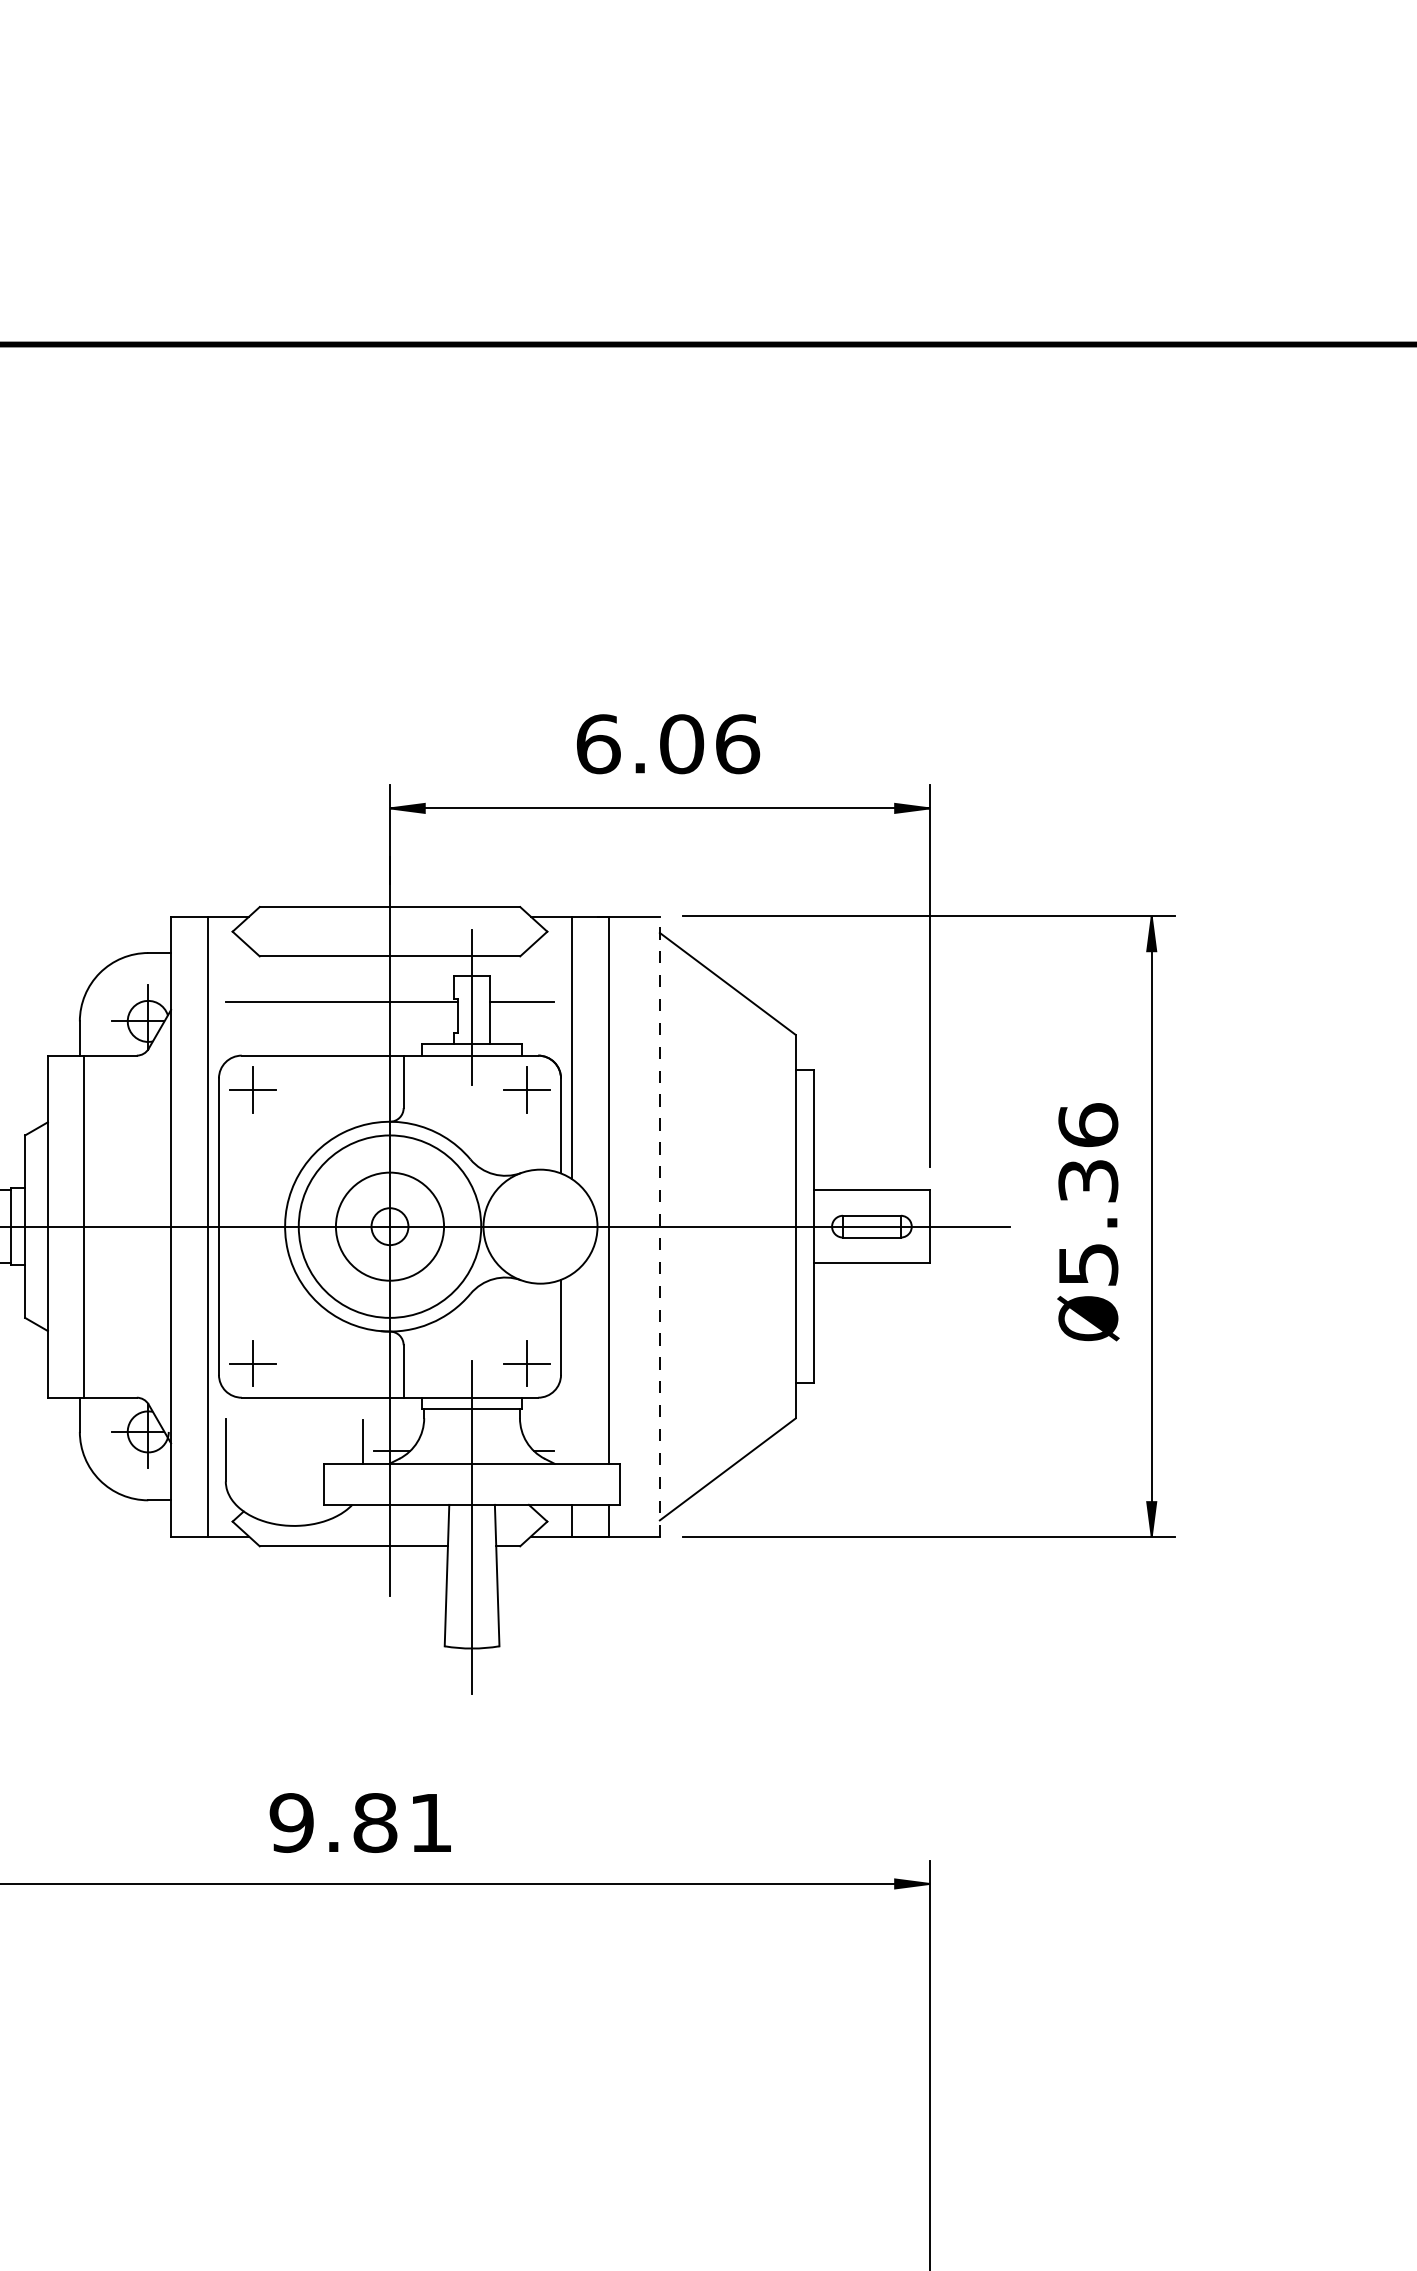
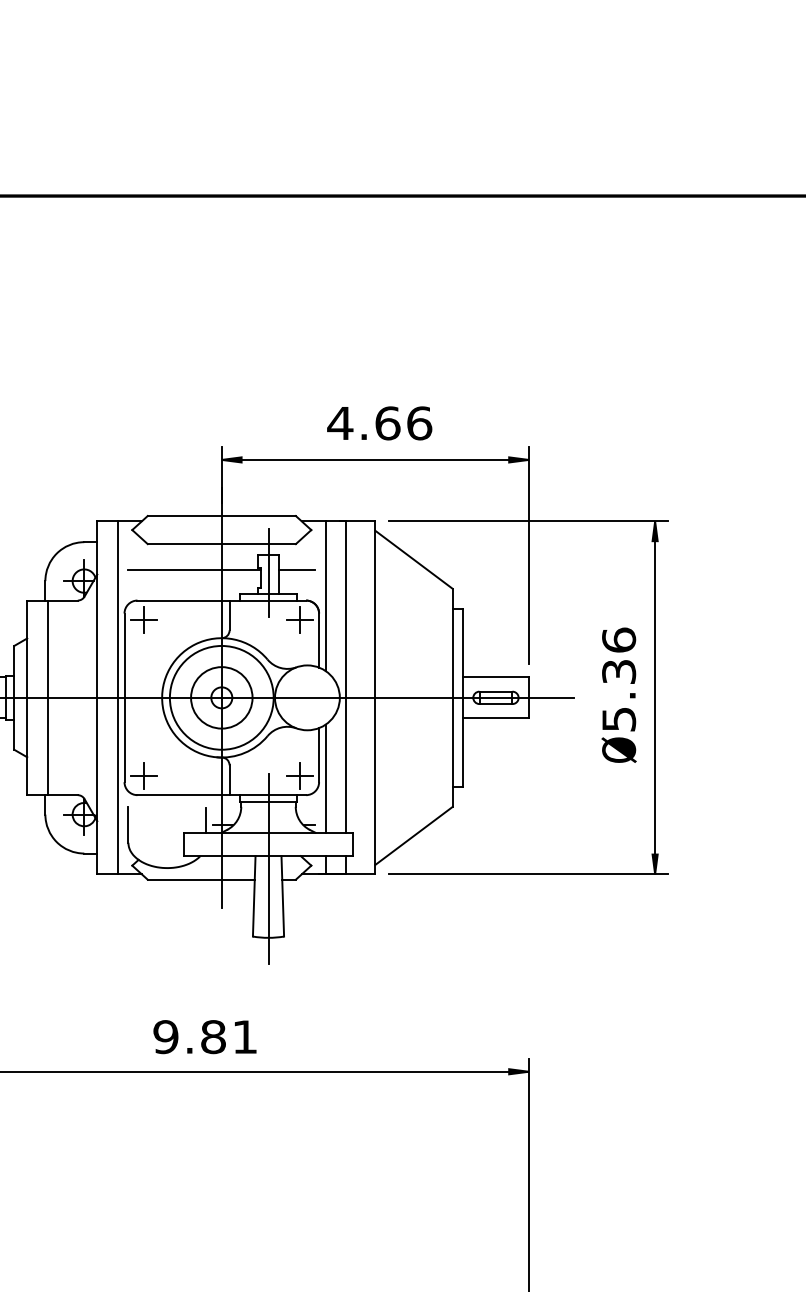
text: (639, 744) -> (363, 423), 6.06 -> 4.66
line: (660, 1226) -> (375, 697), dashed -> solid
line: (572, 1368) -> (325, 778), added

